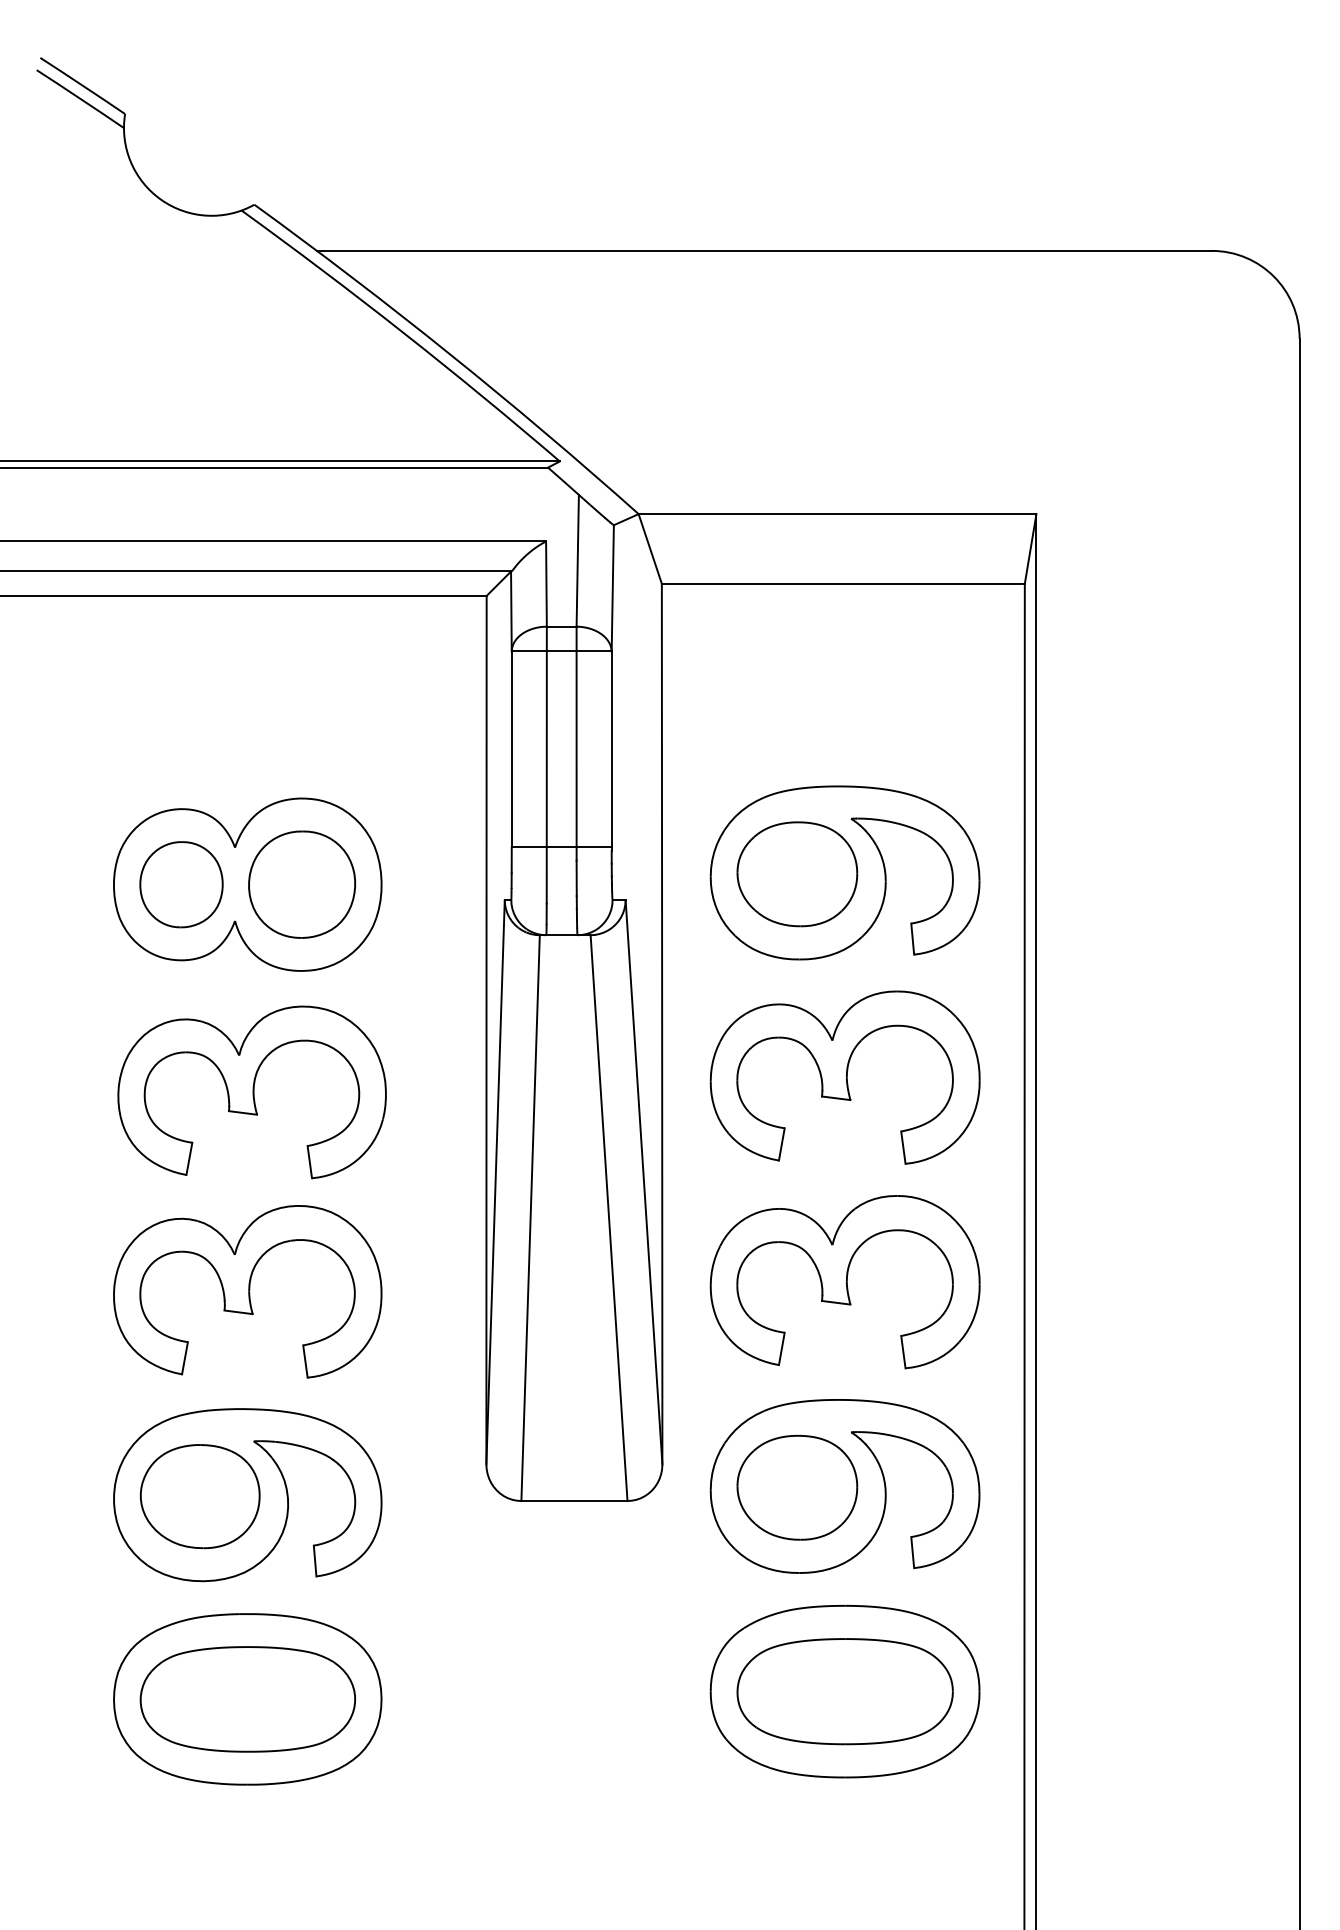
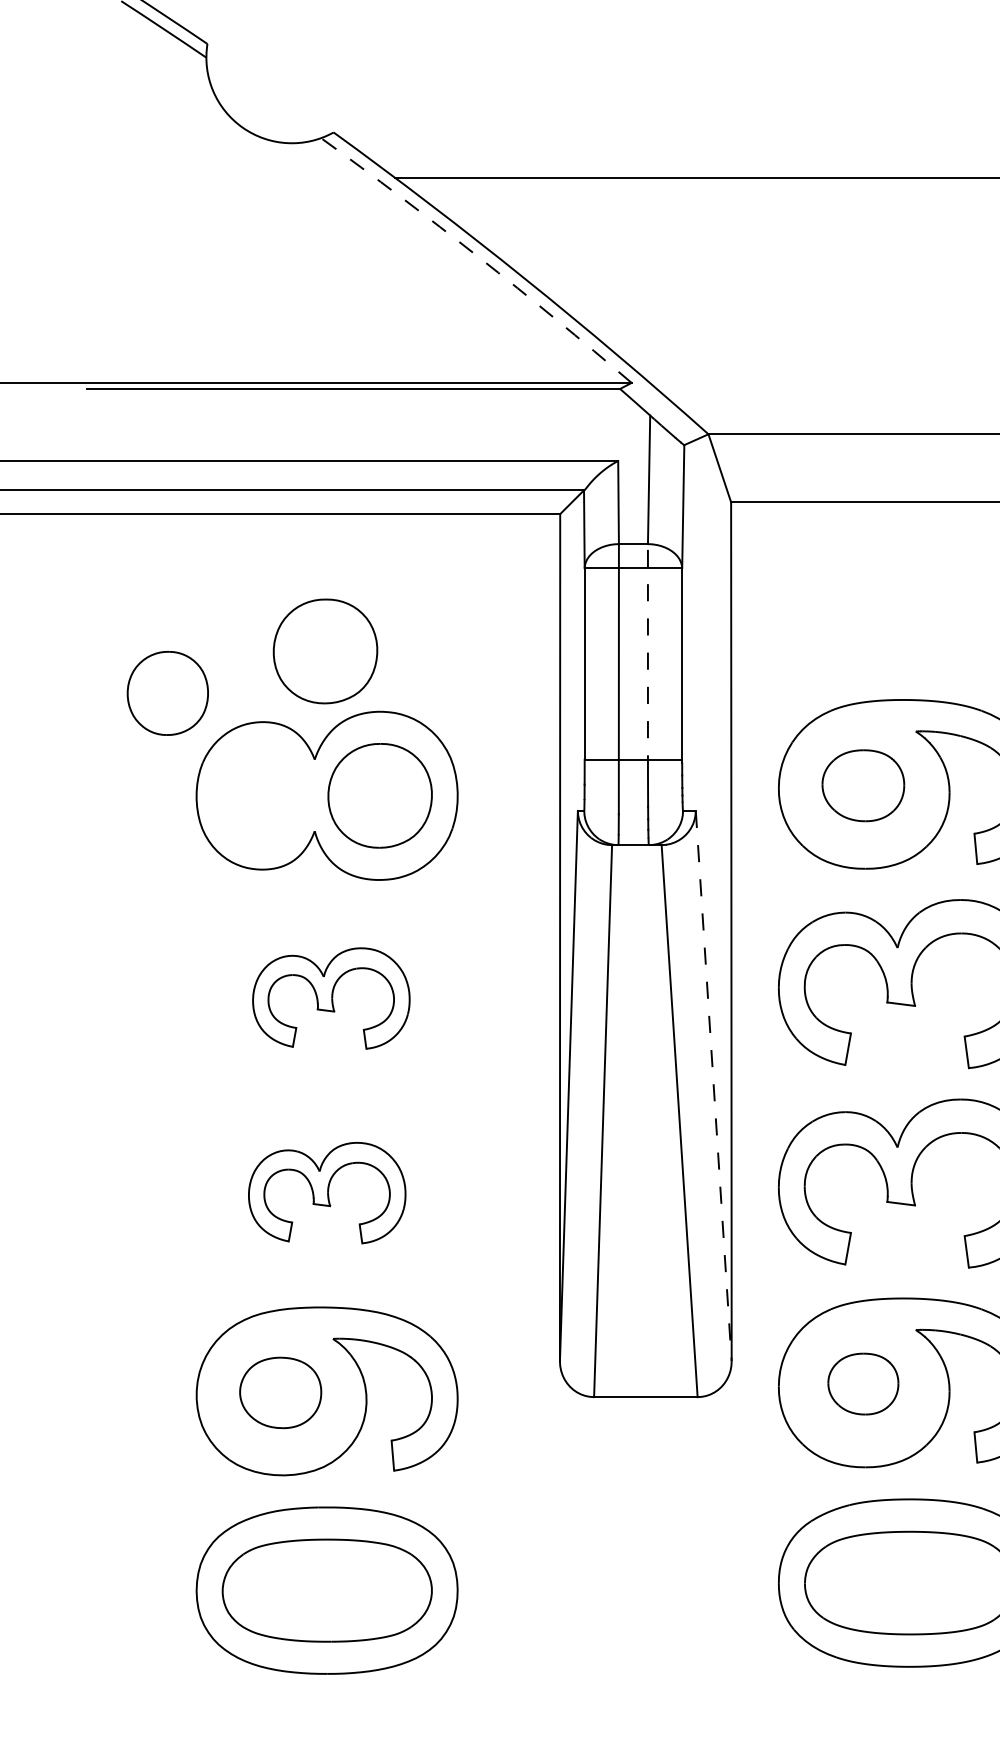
arc: (403, 332) -> (479, 257), solid -> dashed
part: (245, 736) -> (324, 651), added
line: (576, 743) -> (647, 658), solid -> dashed
part: (797, 874) -> (863, 785), size x0.7
part: (181, 884) -> (167, 693), moved
part: (251, 1092) -> (330, 998), size x0.6
line: (644, 1182) -> (714, 1086), solid -> dashed
part: (247, 1291) -> (326, 1192), size x0.6
part: (797, 1487) -> (863, 1383), size x0.6
part: (199, 1496) -> (280, 1392), size x0.7

